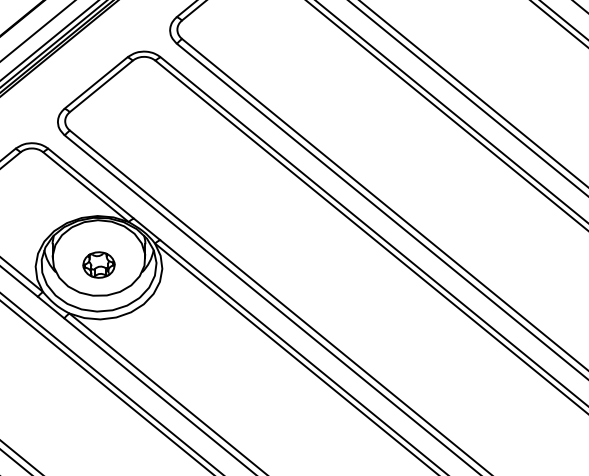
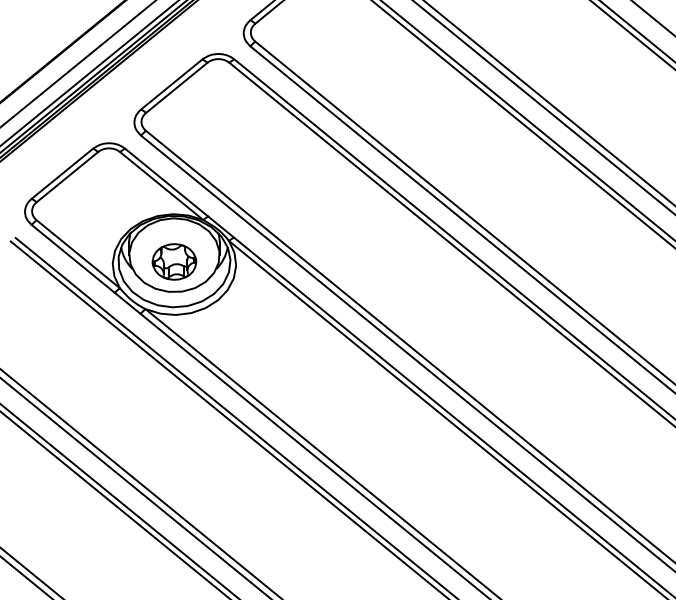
part: (99, 264) -> (174, 261), size x1.43

